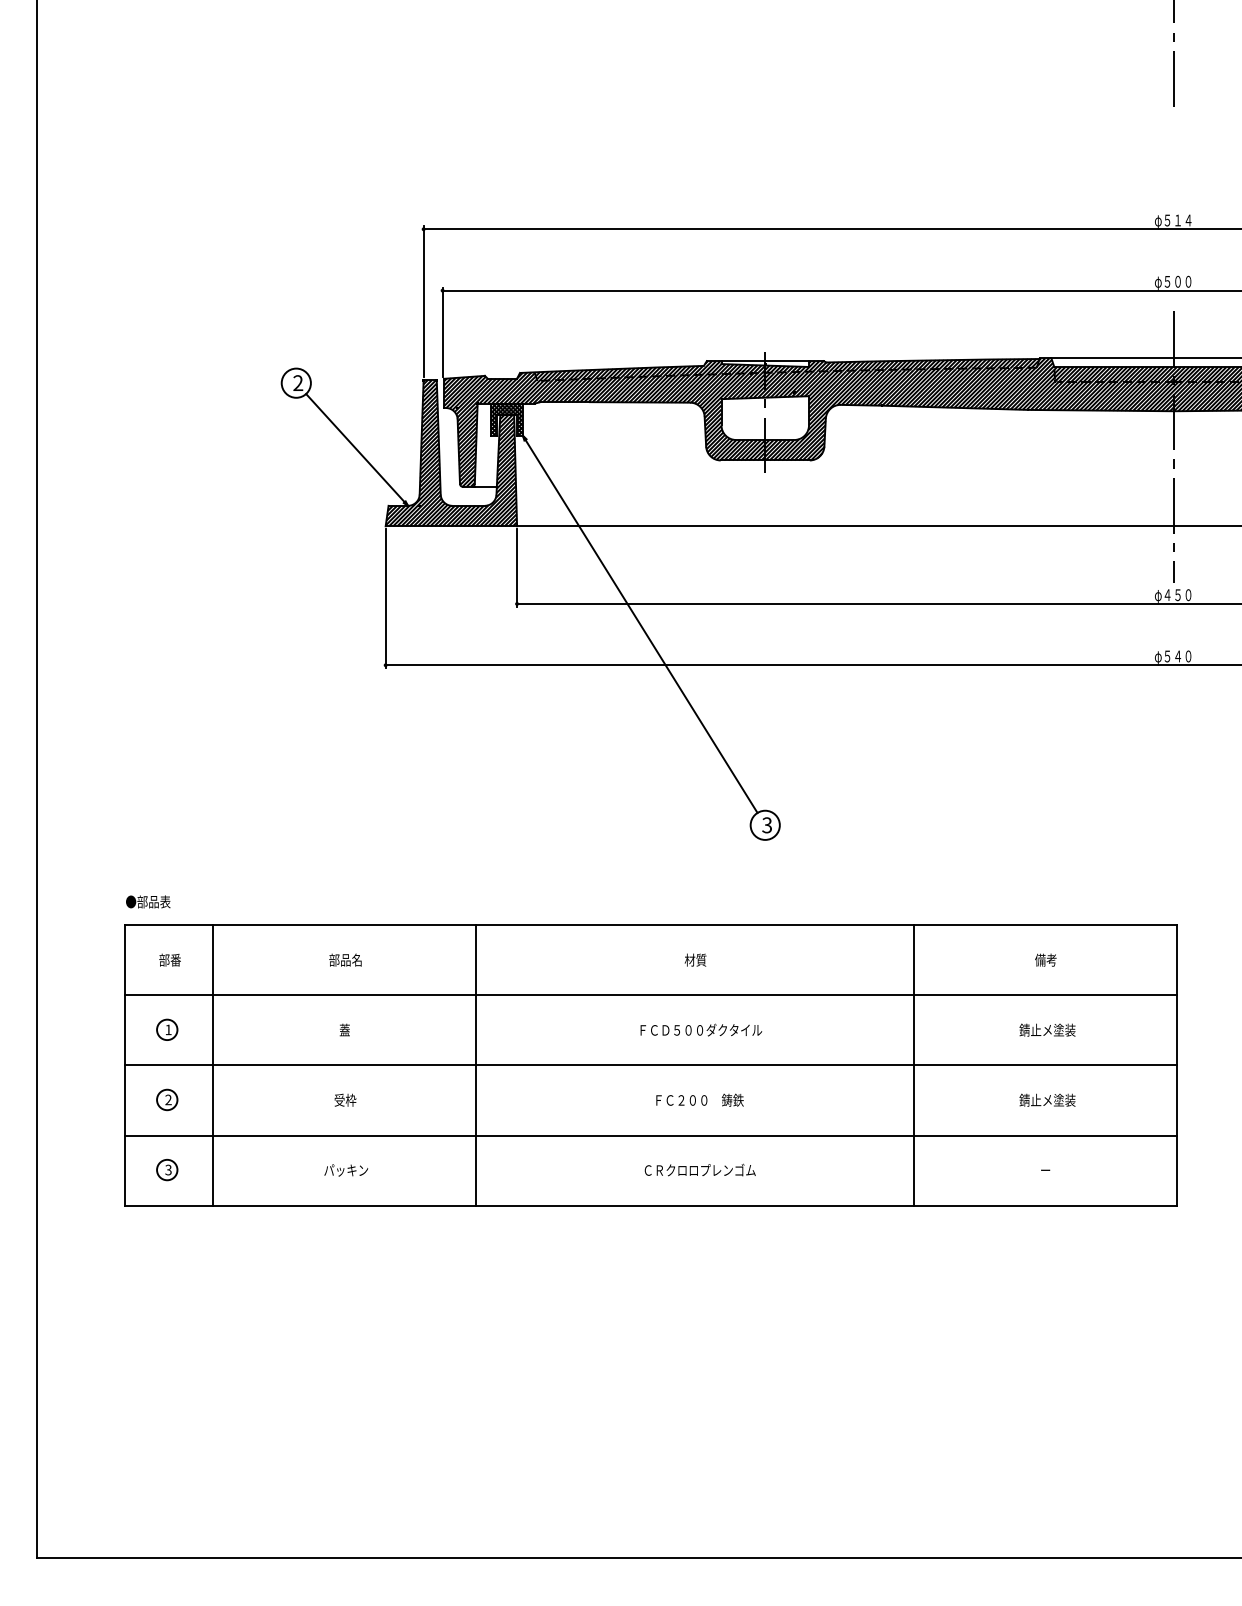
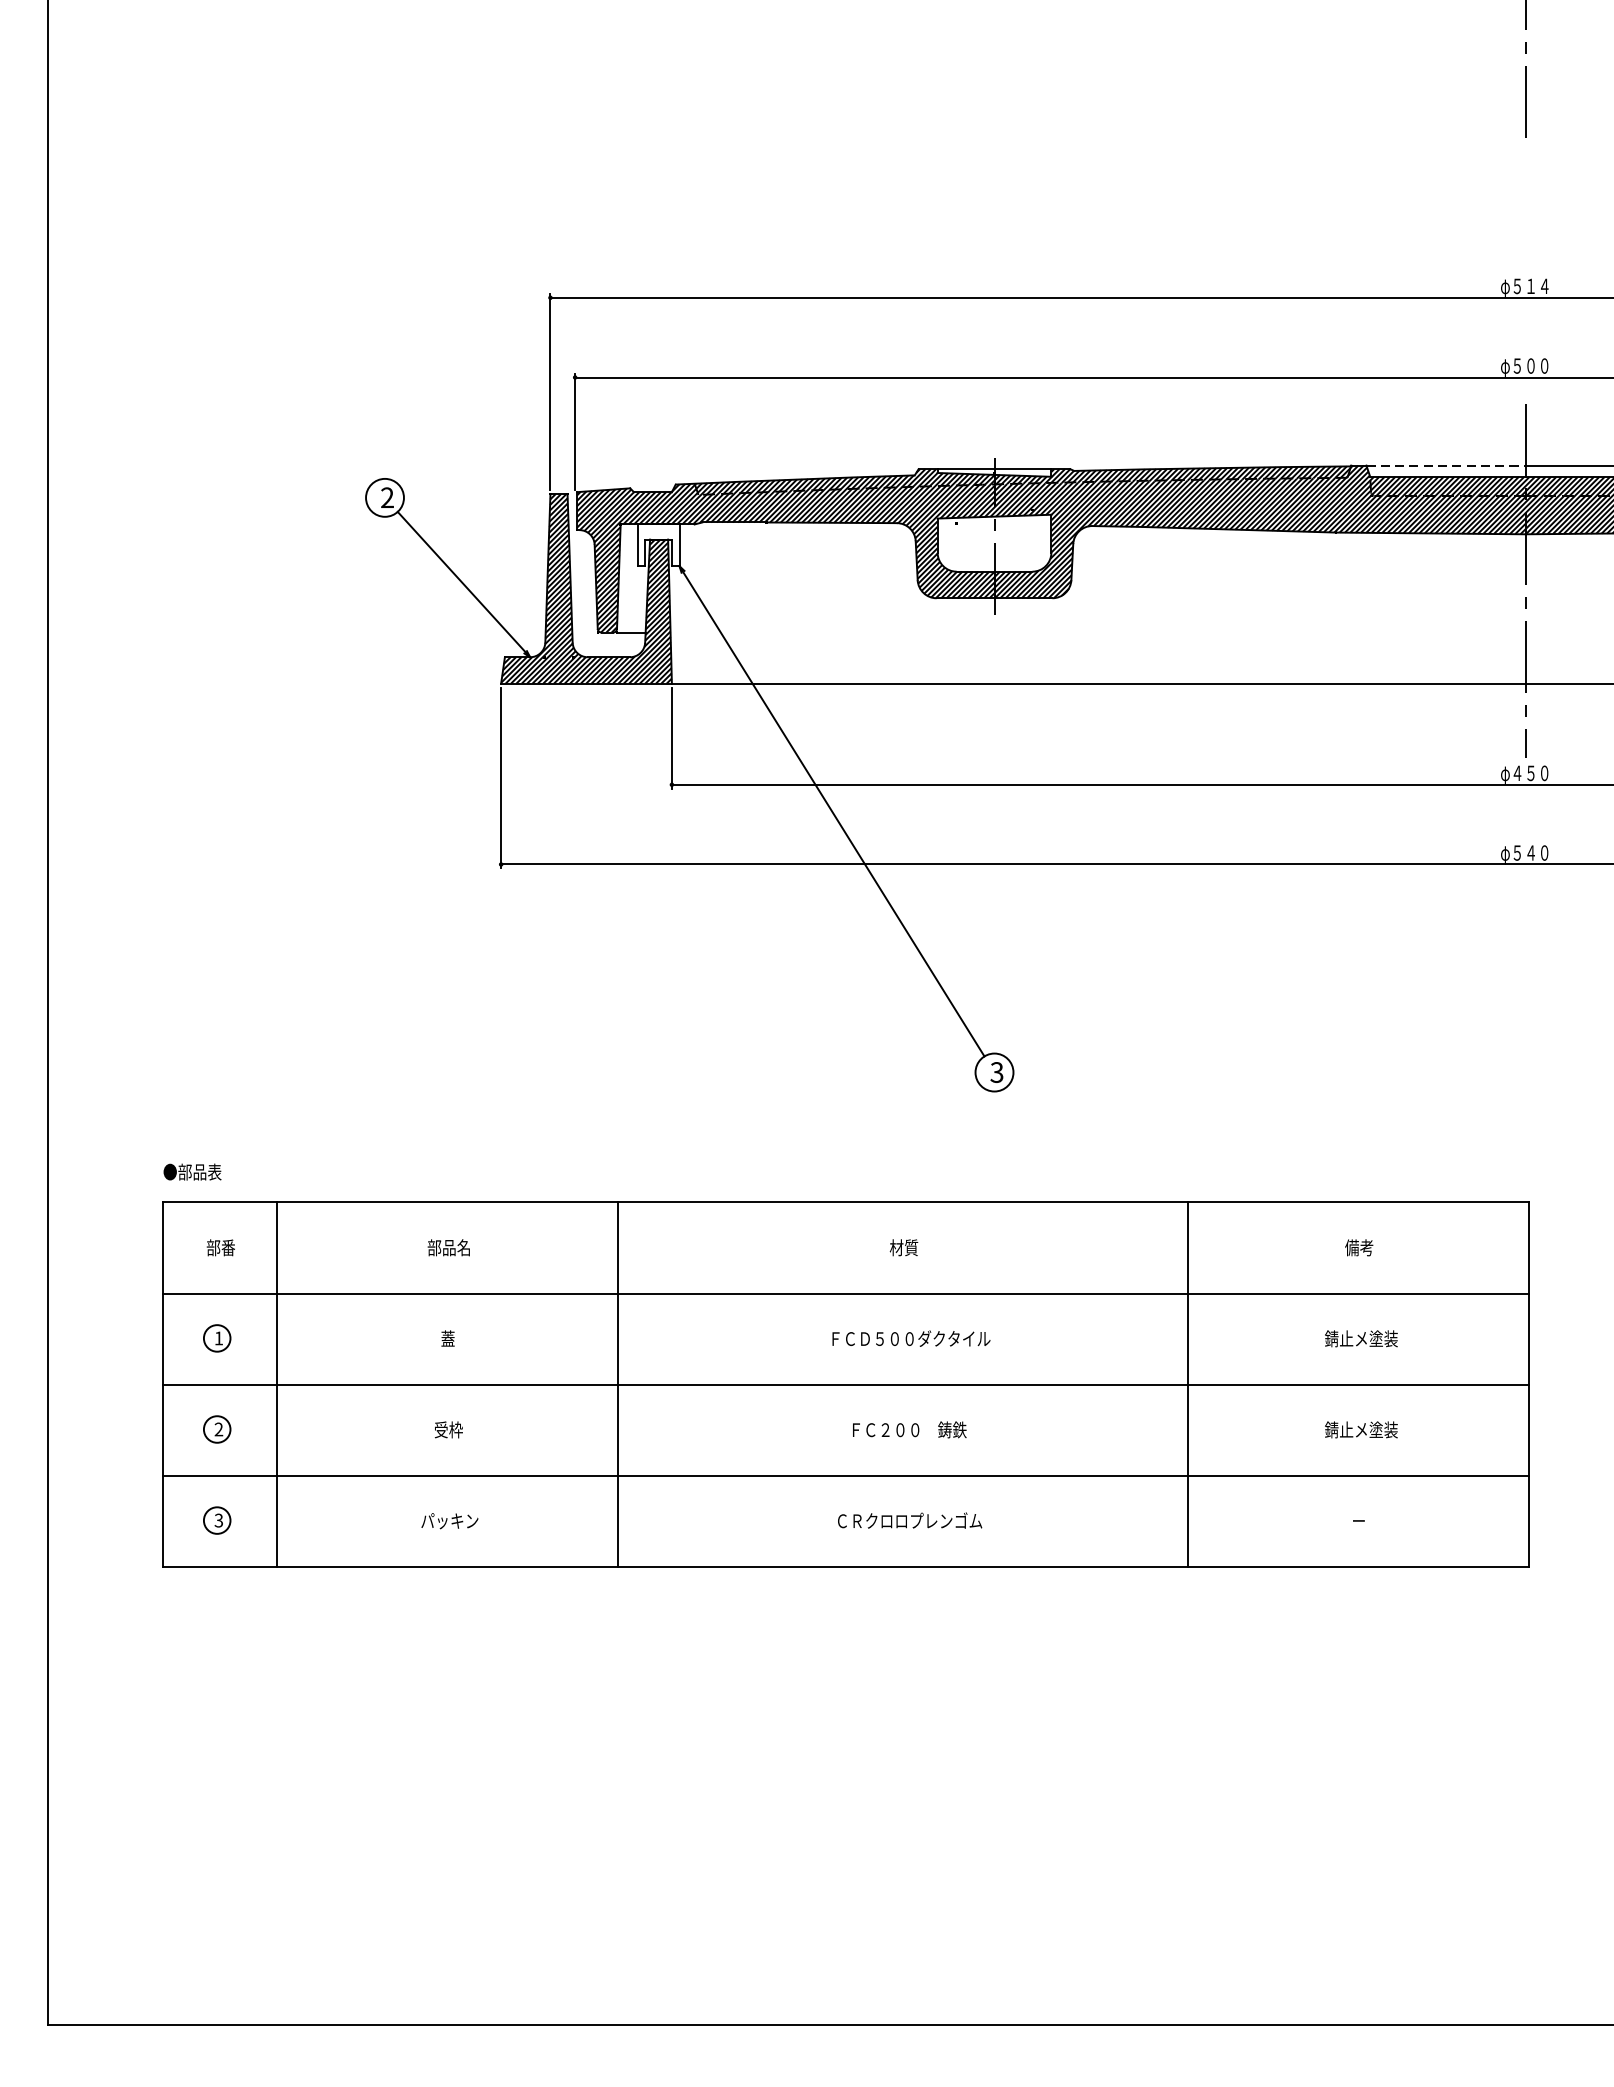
line: (1113, 358) -> (1447, 465), solid -> dashed
hatch: (506, 419) -> (658, 545), removed

